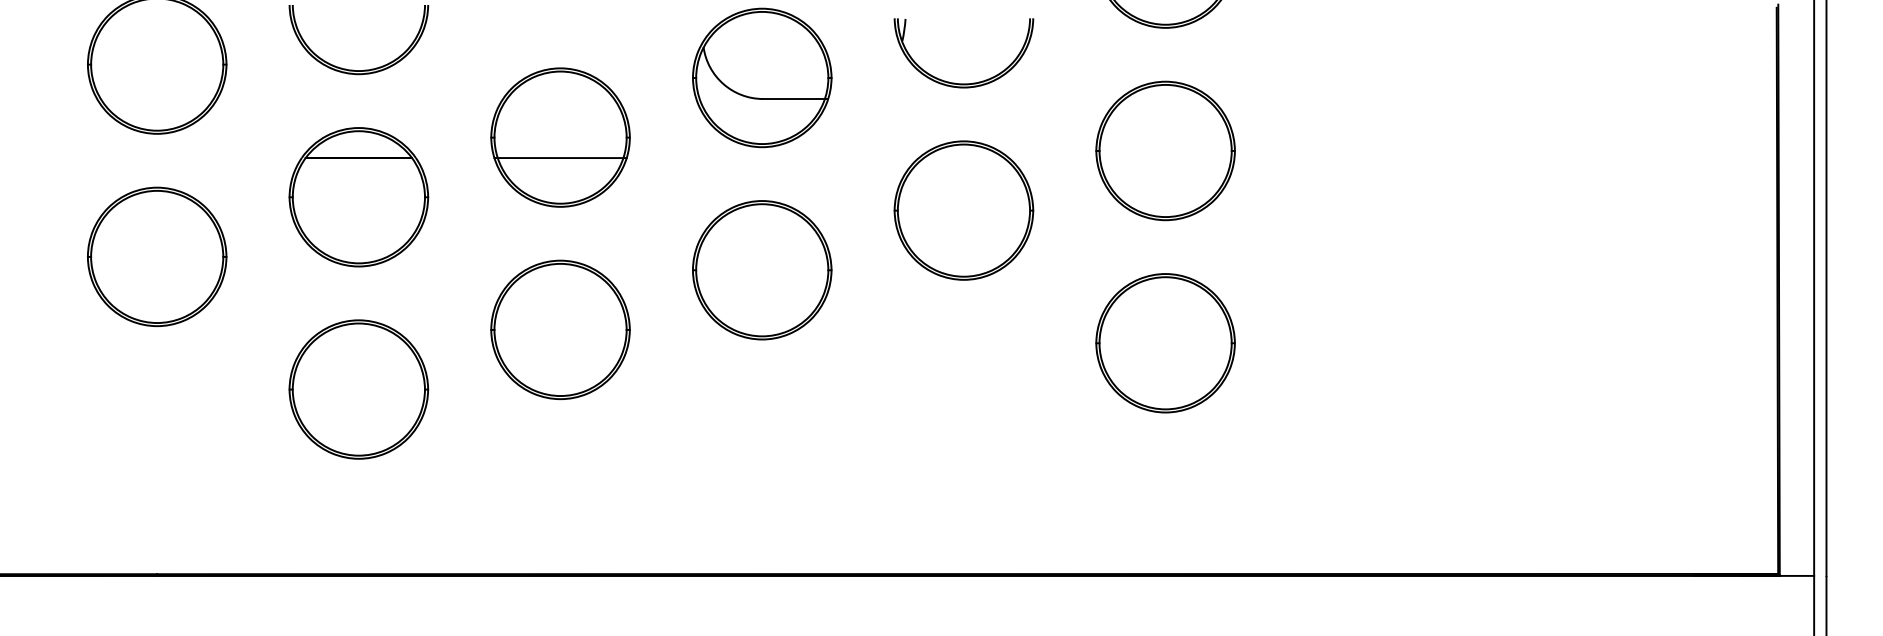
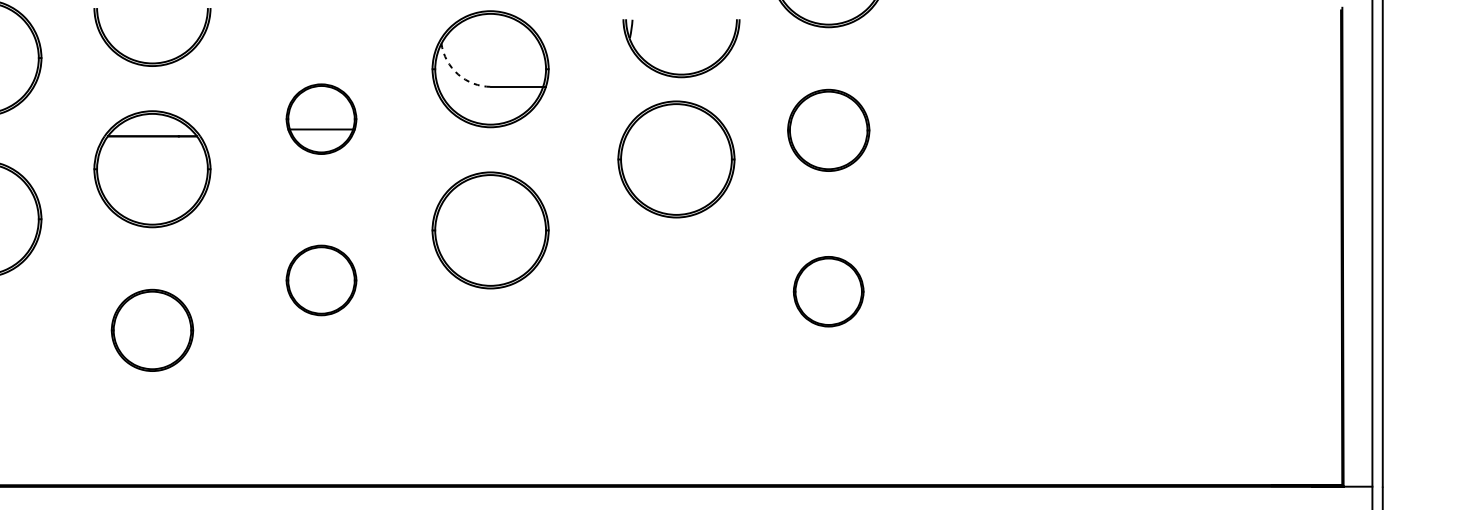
part: (963, 83) -> (681, 73), moved
arc: (723, 84) -> (458, 74), solid -> dashed
part: (560, 137) -> (321, 119), size x0.6
part: (1165, 150) -> (828, 130), size x0.7
part: (963, 210) -> (676, 159), moved
part: (560, 329) -> (321, 280), size x0.6
part: (1165, 343) -> (828, 291), size x0.6
part: (358, 389) -> (152, 330), size x0.7

